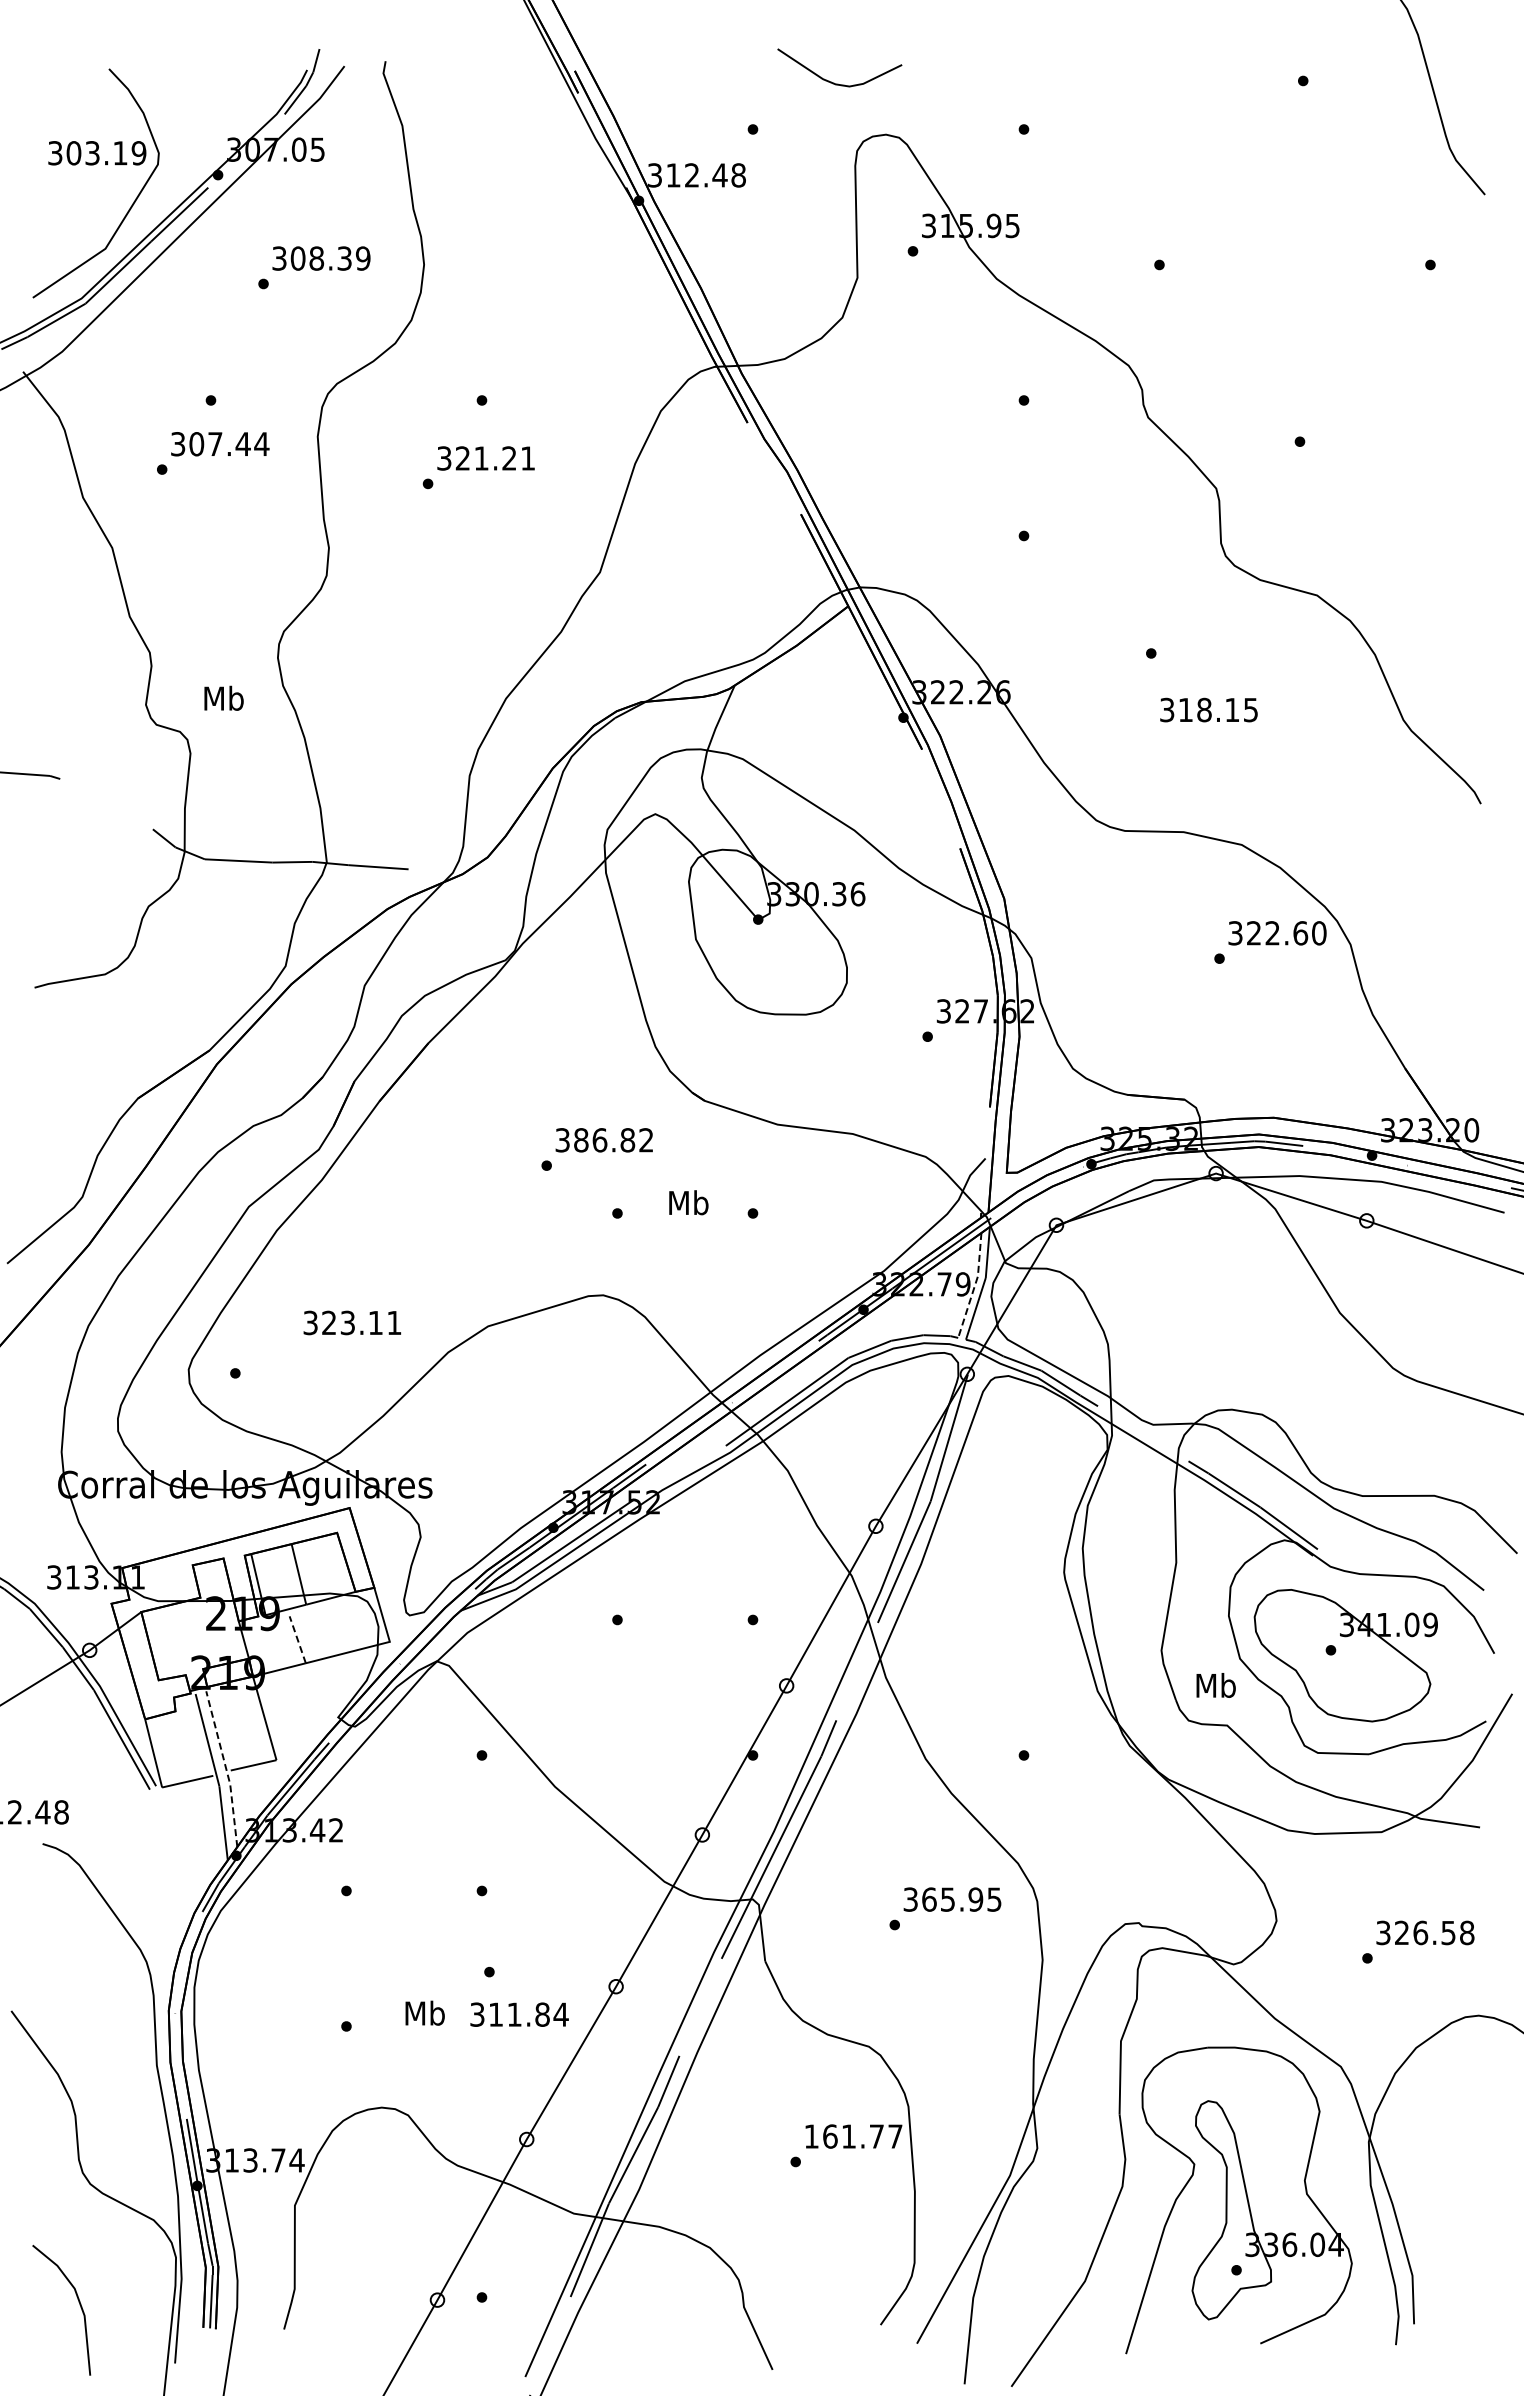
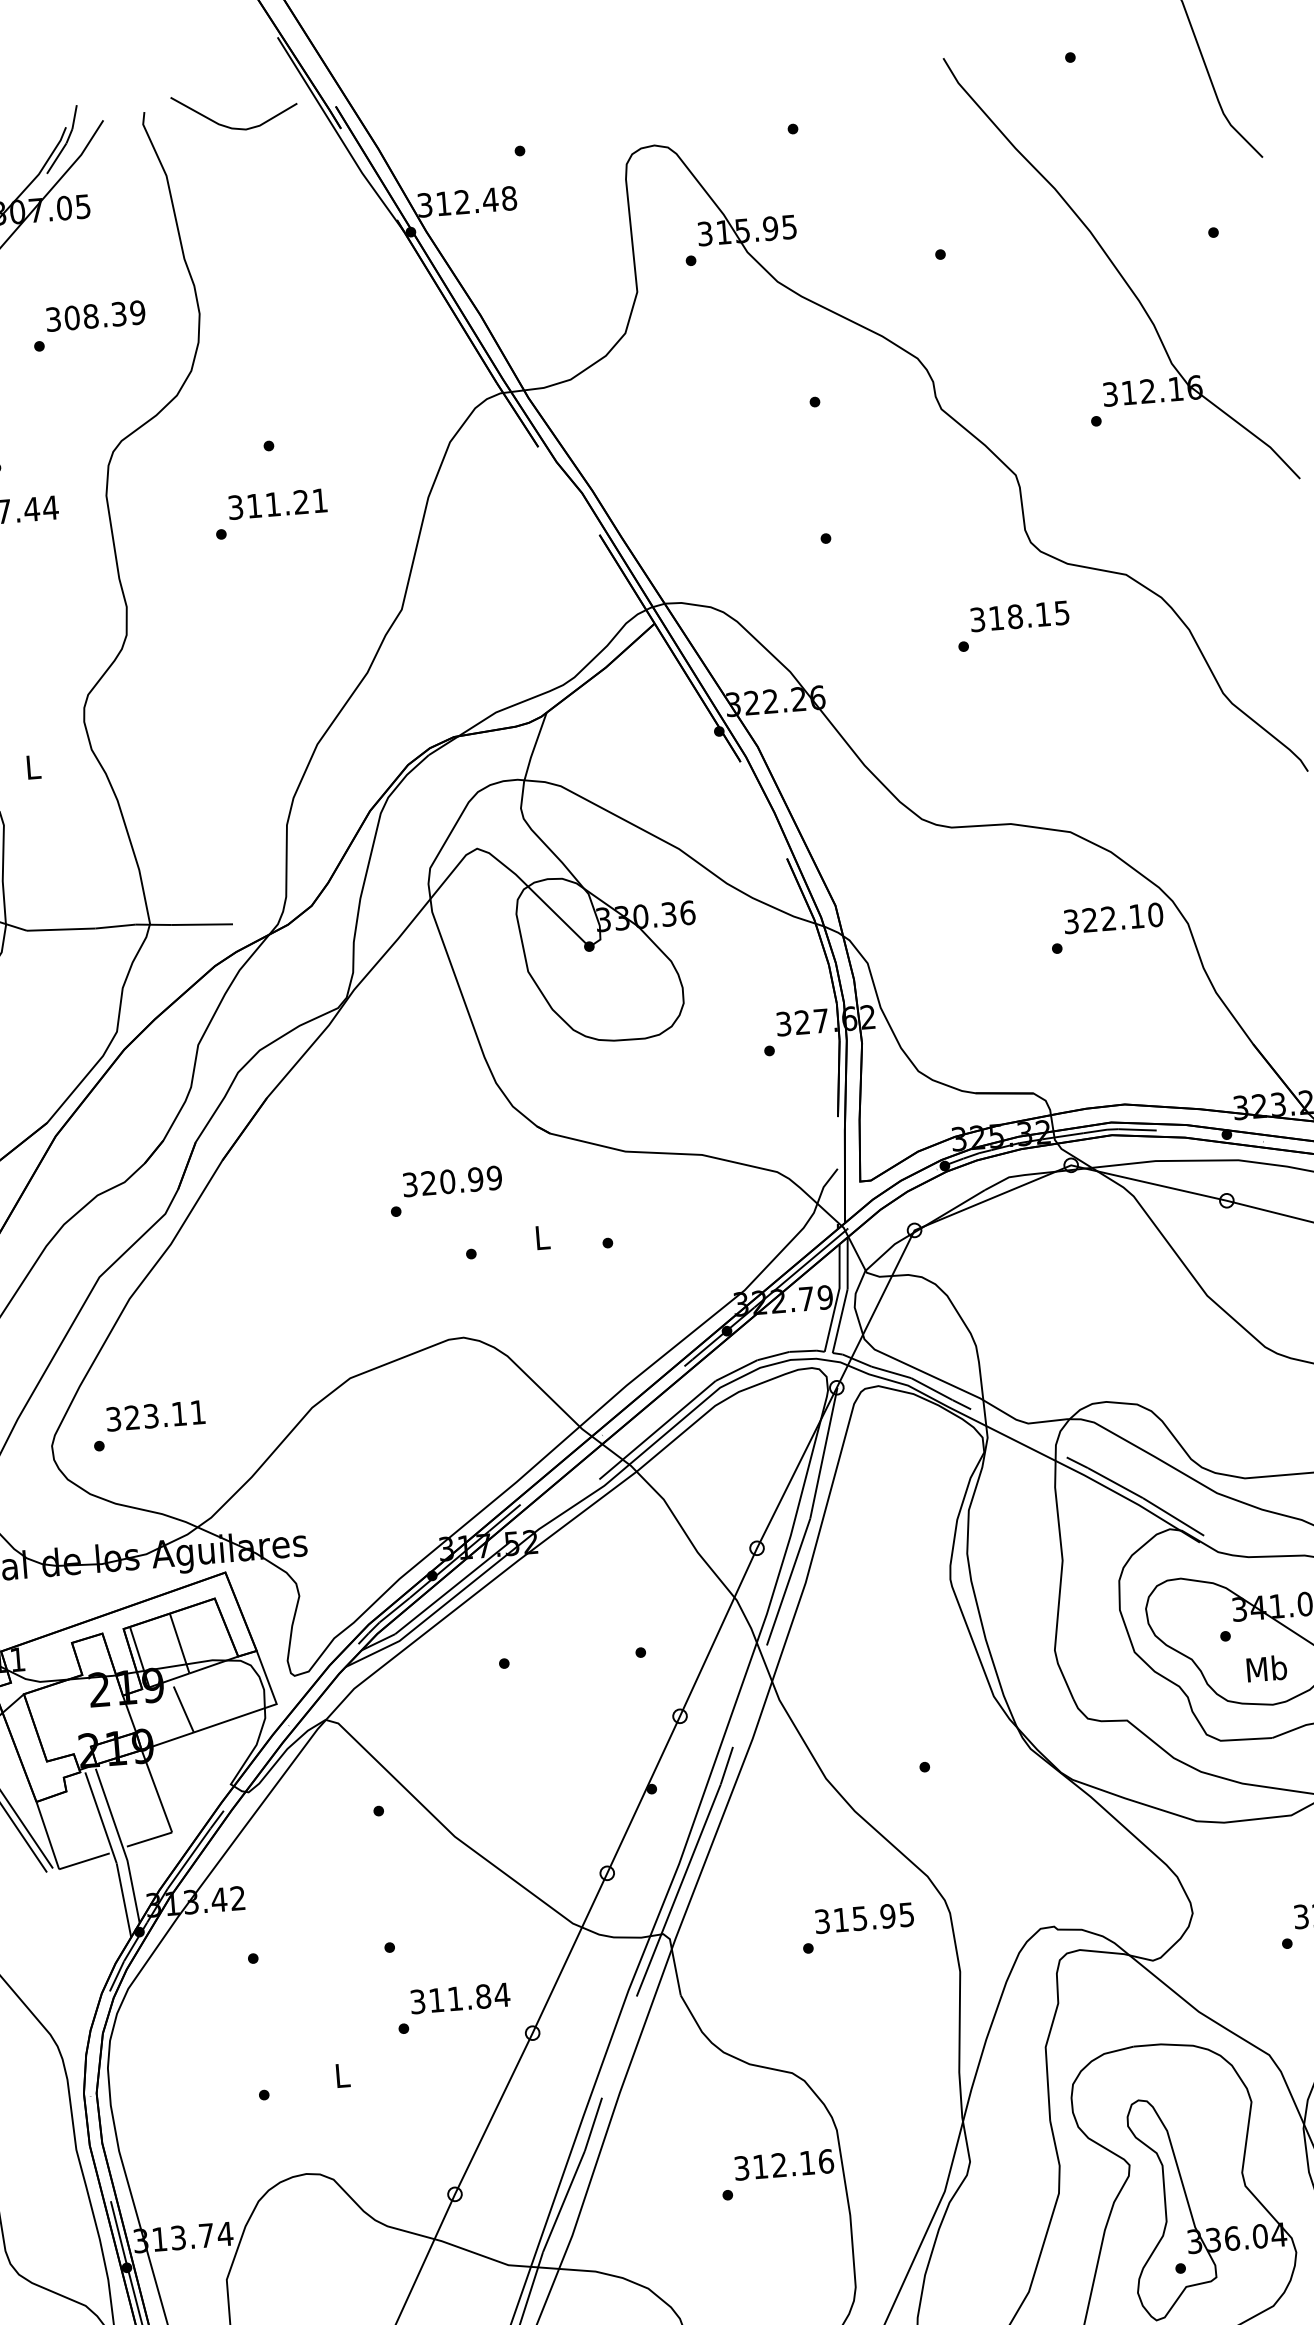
curve: (834, 82) -> (230, 126), moved
part: (1336, 292) -> (1121, 267), added
text: (462, 458) -> (254, 506), 321.21 -> 311.21
text: (223, 697) -> (32, 766), Mb -> L
text: (1208, 709) -> (1019, 615), moved
text: (1300, 933) -> (1136, 916), 322.60 -> 322.10
text: (613, 1140) -> (461, 1180), 386.82 -> 320.99
text: (688, 1202) -> (542, 1237), Mb -> L
line: (974, 1285) -> (836, 1297), dashed -> solid
text: (351, 1322) -> (154, 1415), moved
line: (297, 1639) -> (183, 1709), dashed -> solid
text: (1215, 1685) -> (1266, 1668), moved
line: (226, 1768) -> (122, 1844), dashed -> solid
text: (929, 1899) -> (841, 1919), 365.95 -> 315.95
text: (424, 2012) -> (341, 2074), Mb -> L
text: (519, 2014) -> (460, 1998), moved
text: (853, 2136) -> (783, 2164), 161.77 -> 312.16

